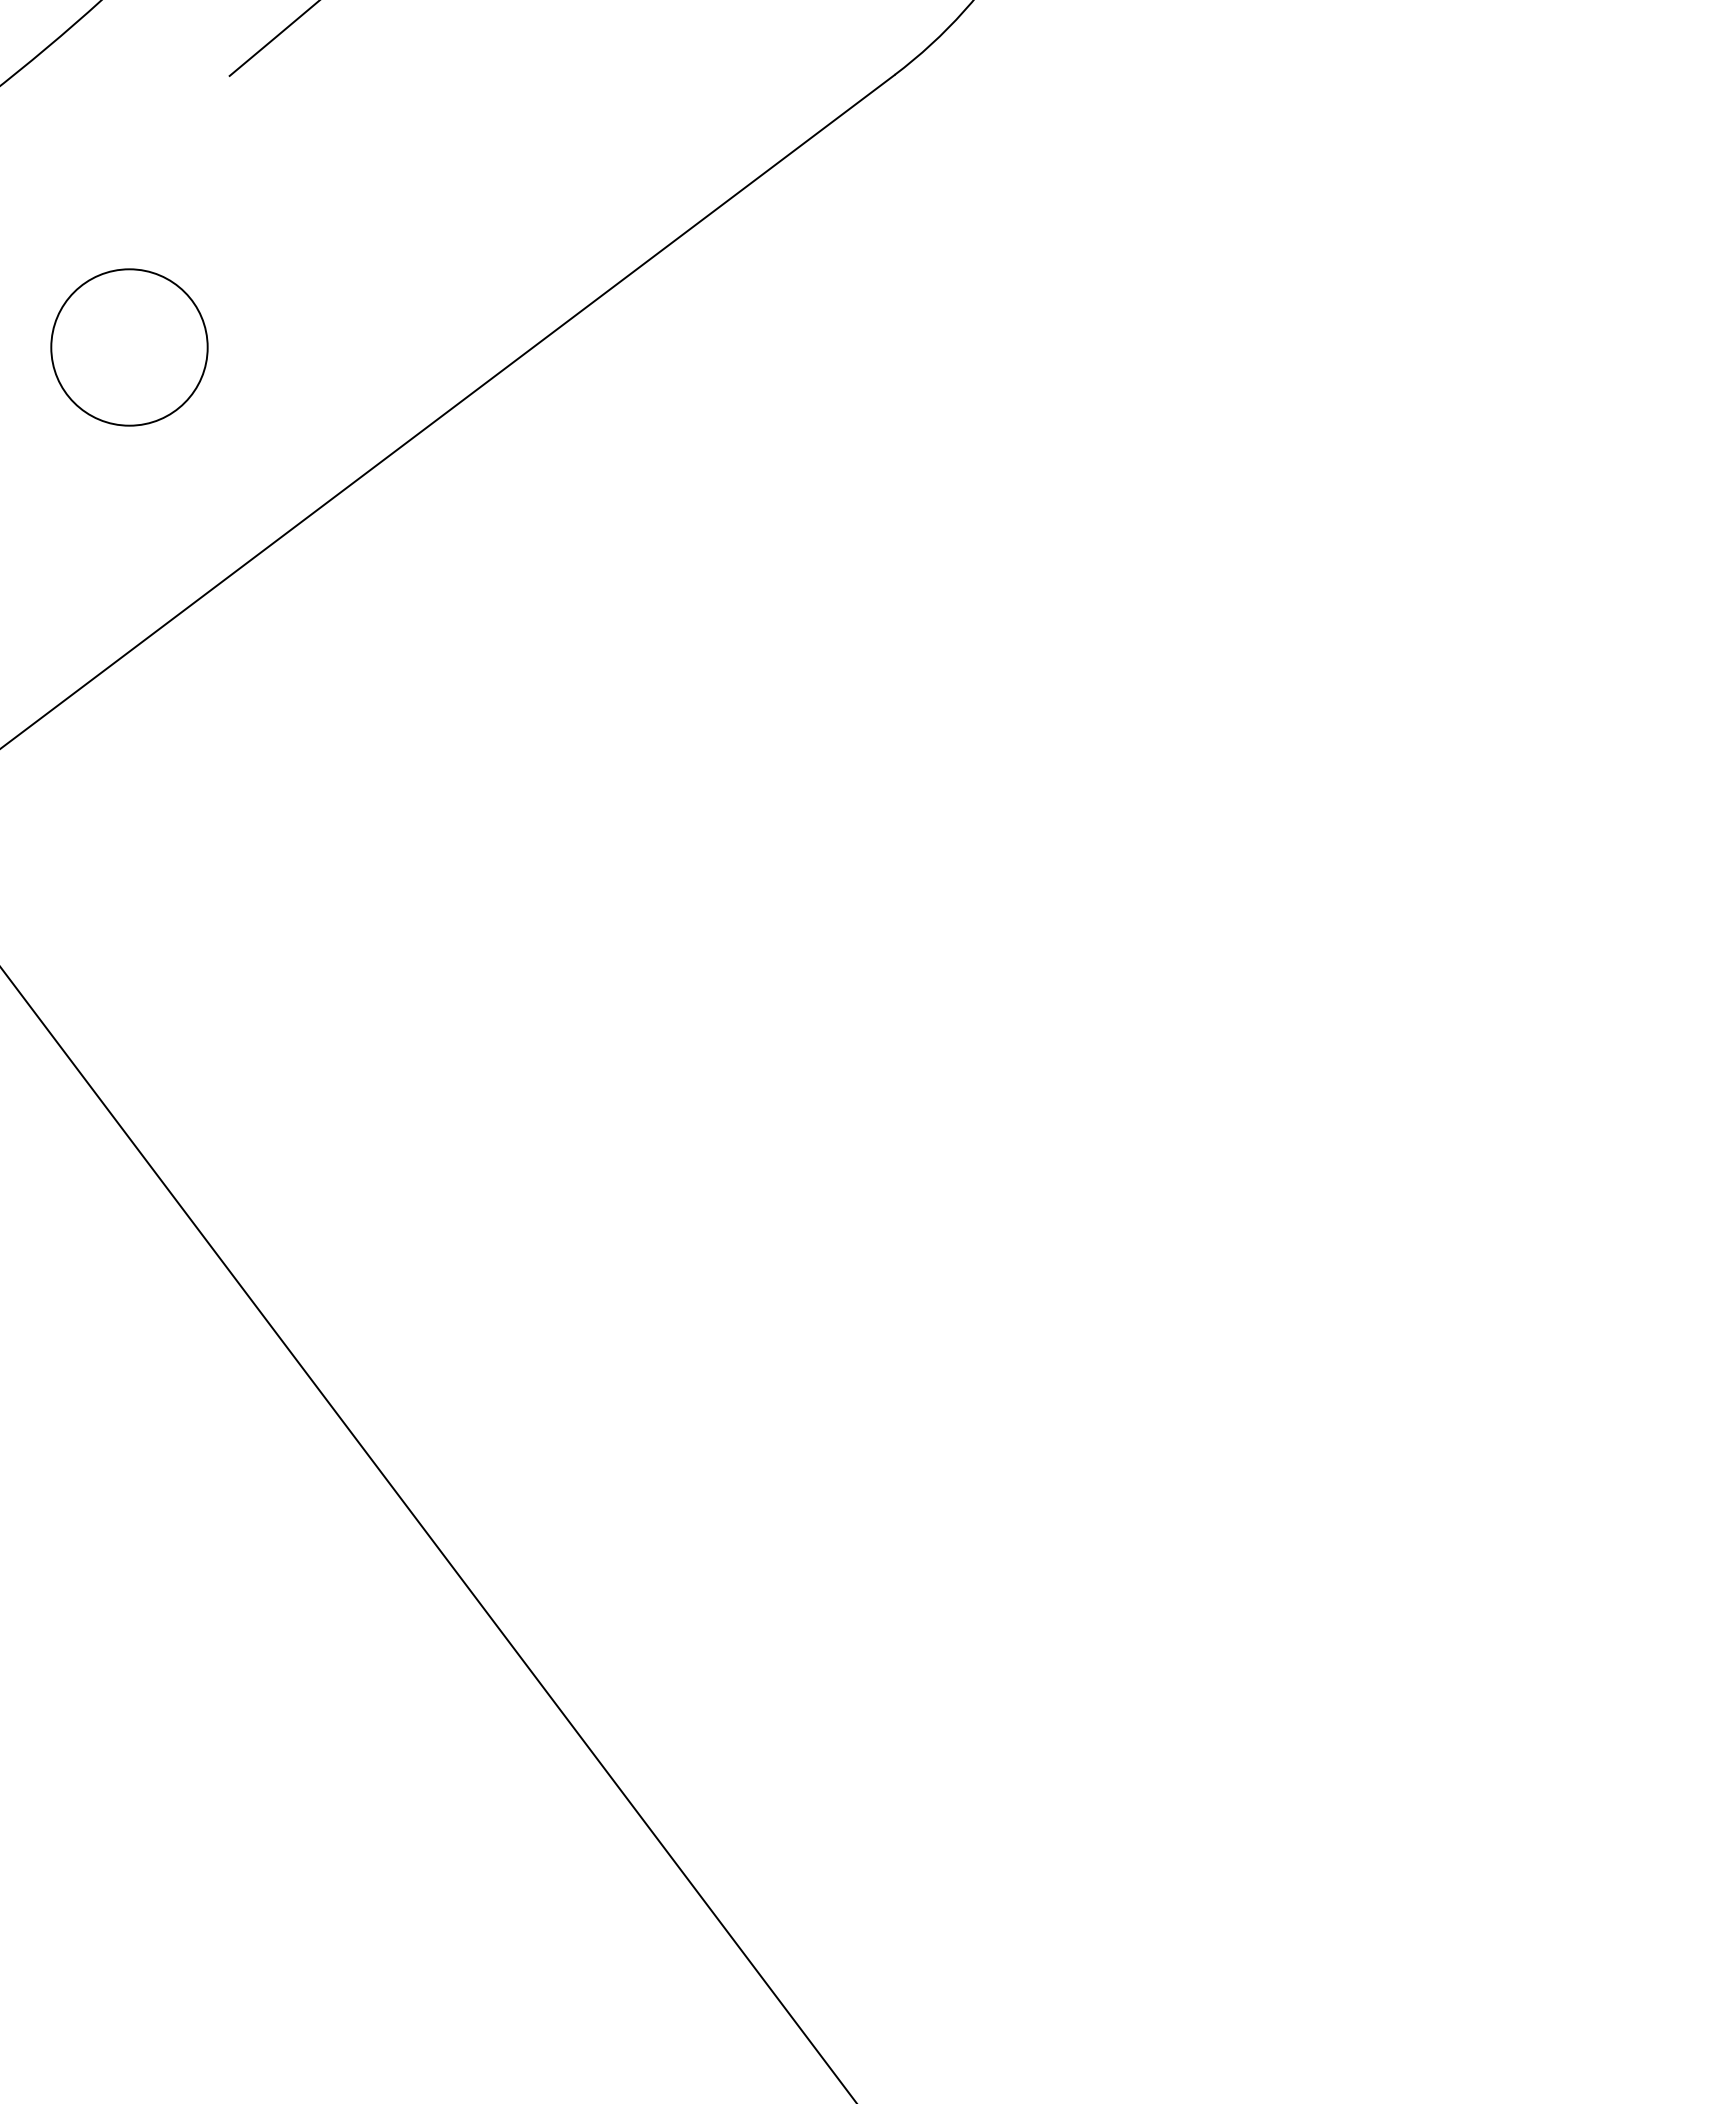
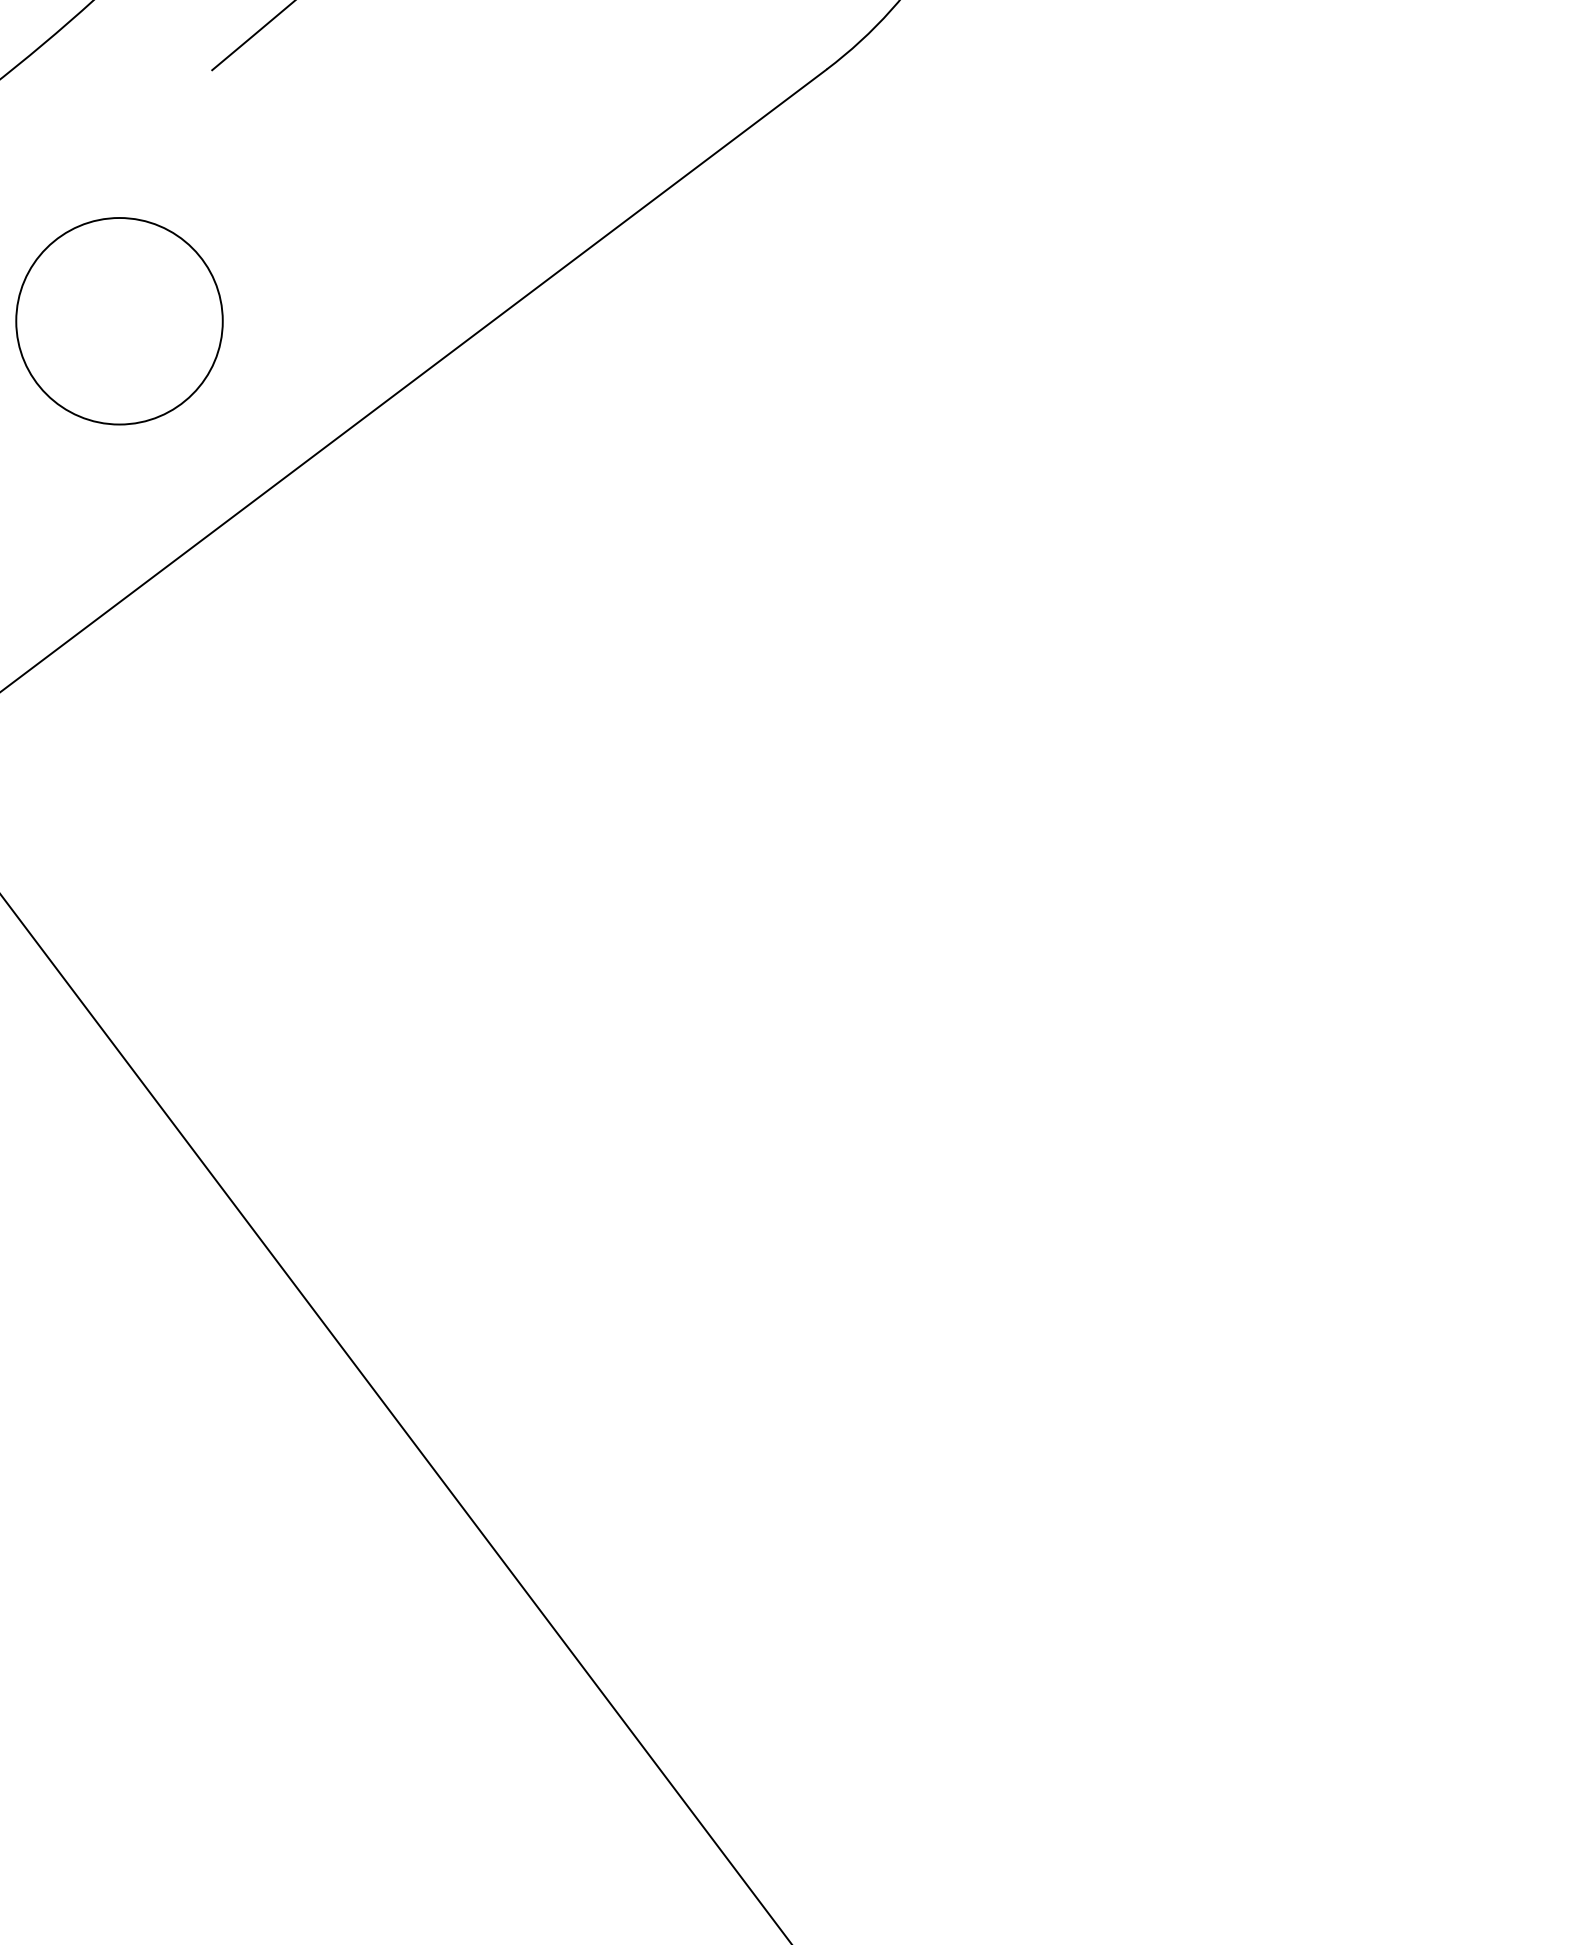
circle: (129, 347) -> (119, 321), size x1.43

